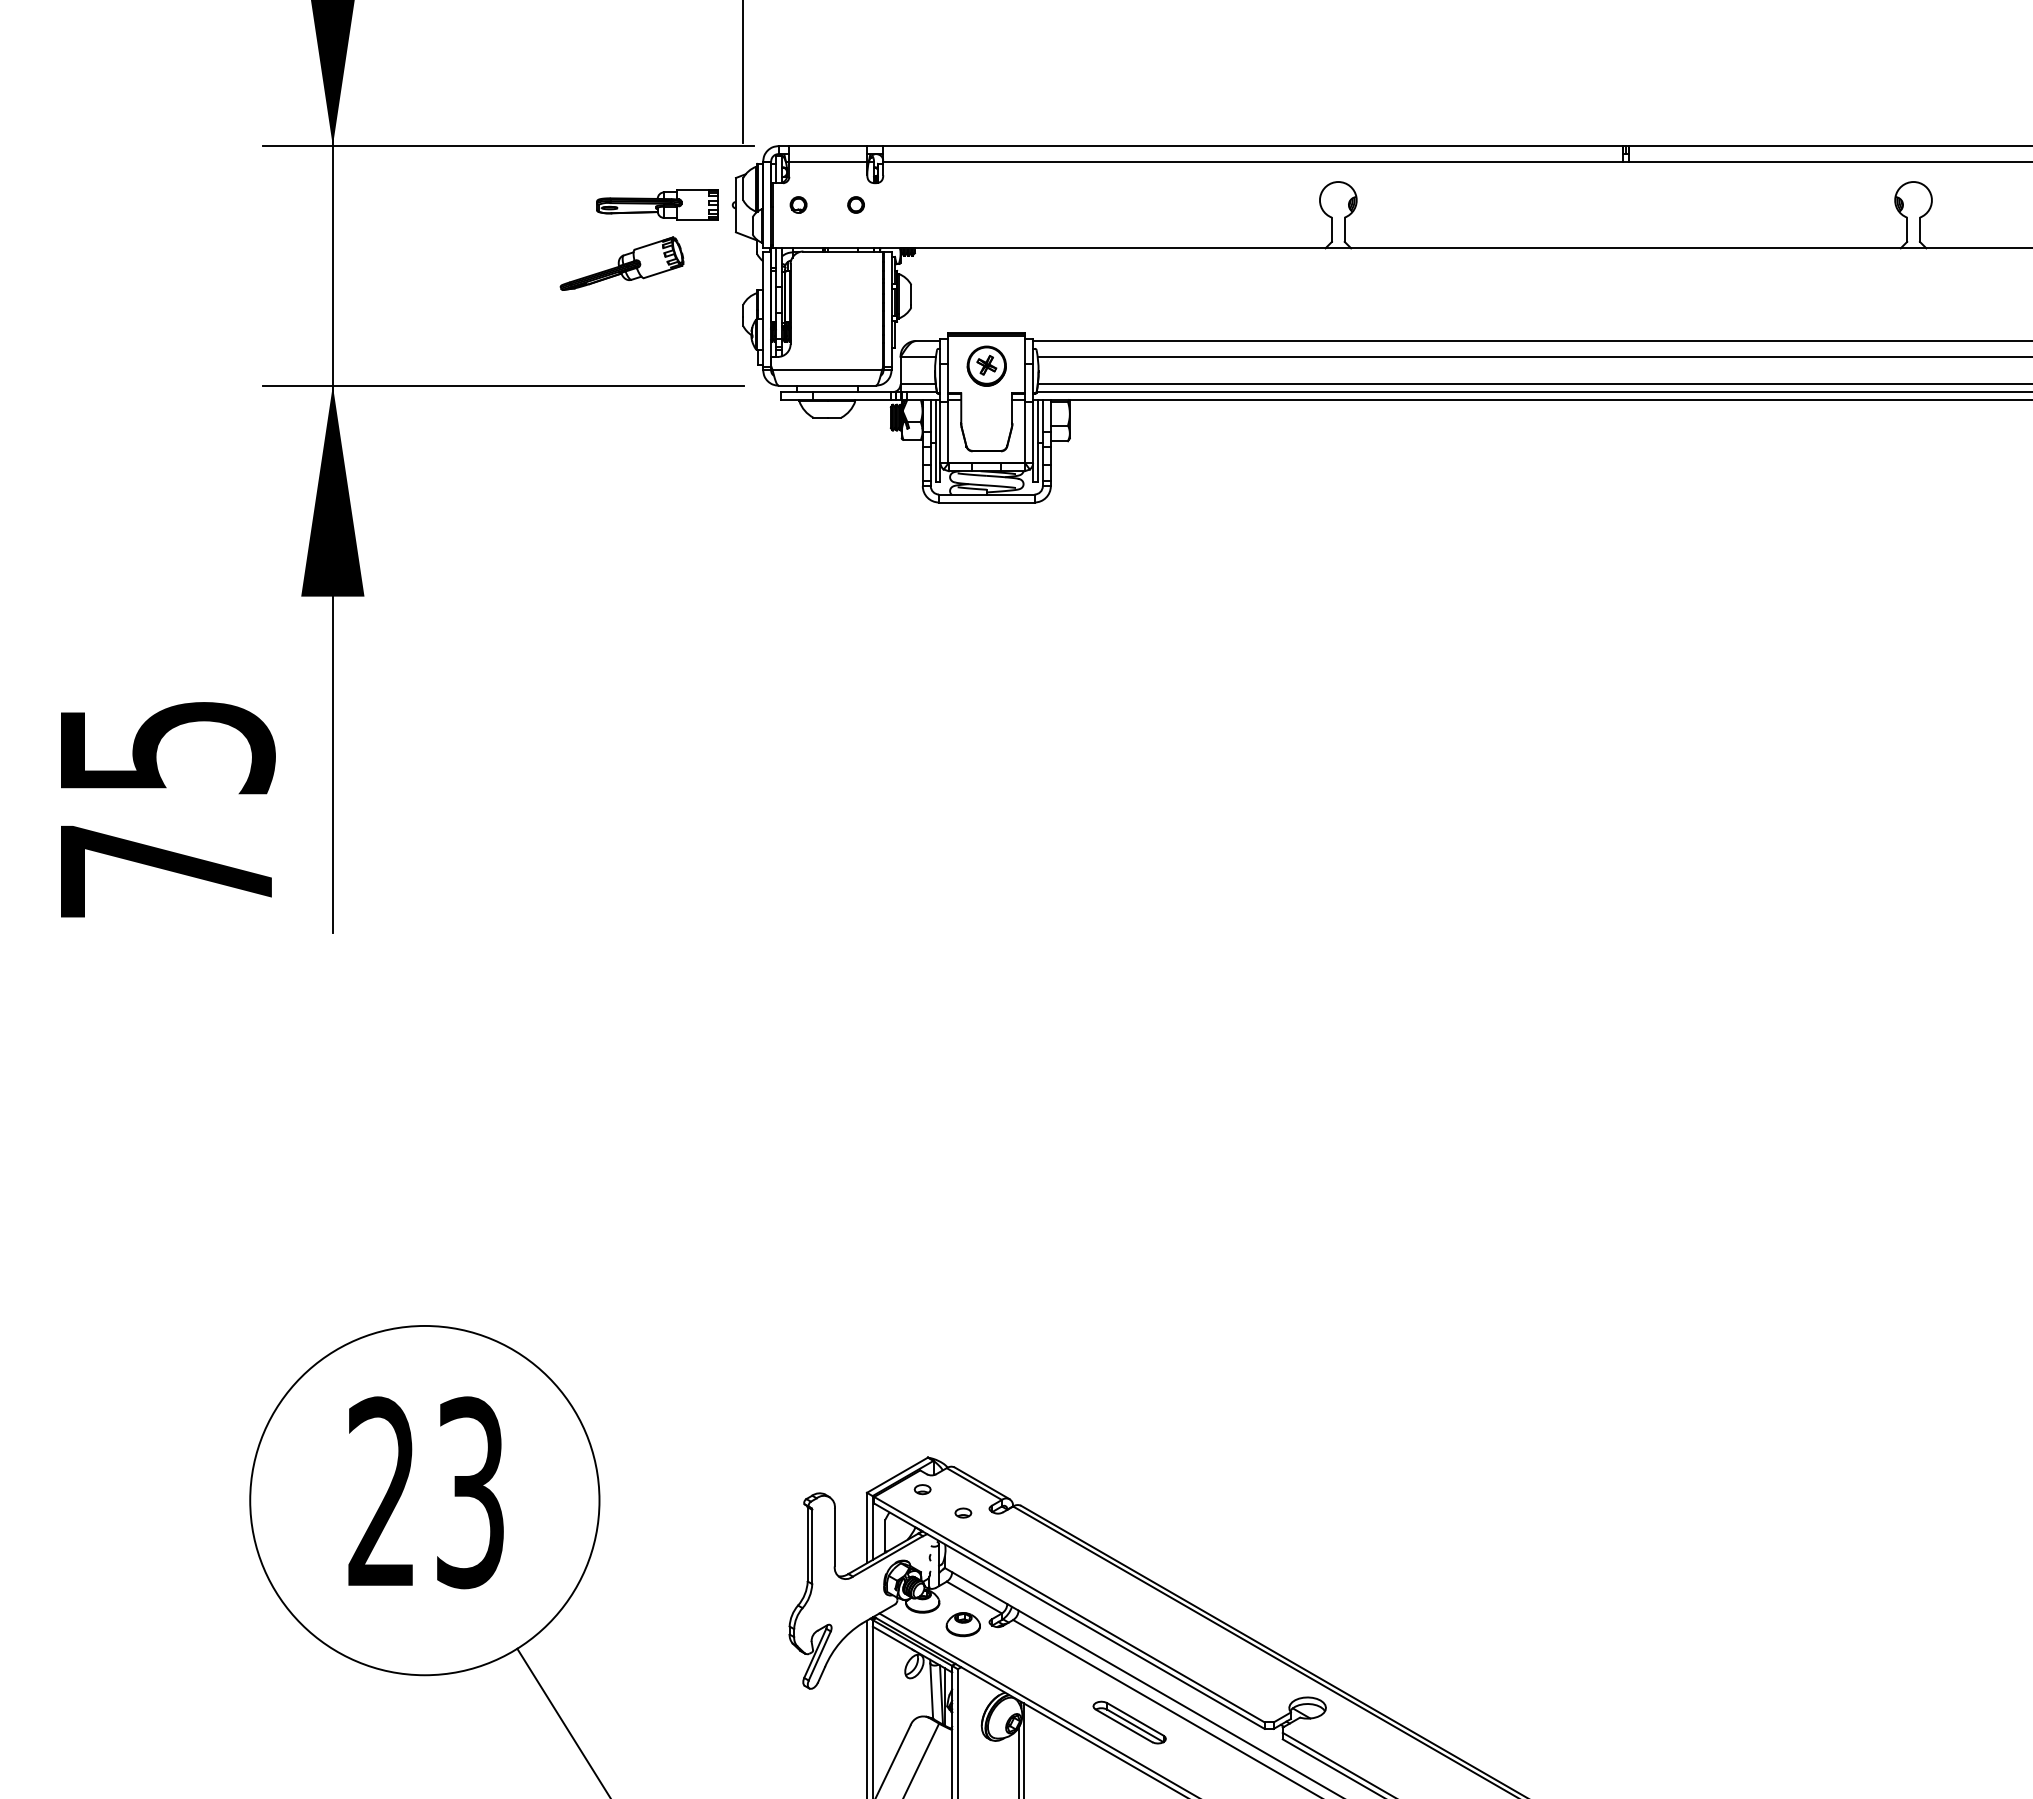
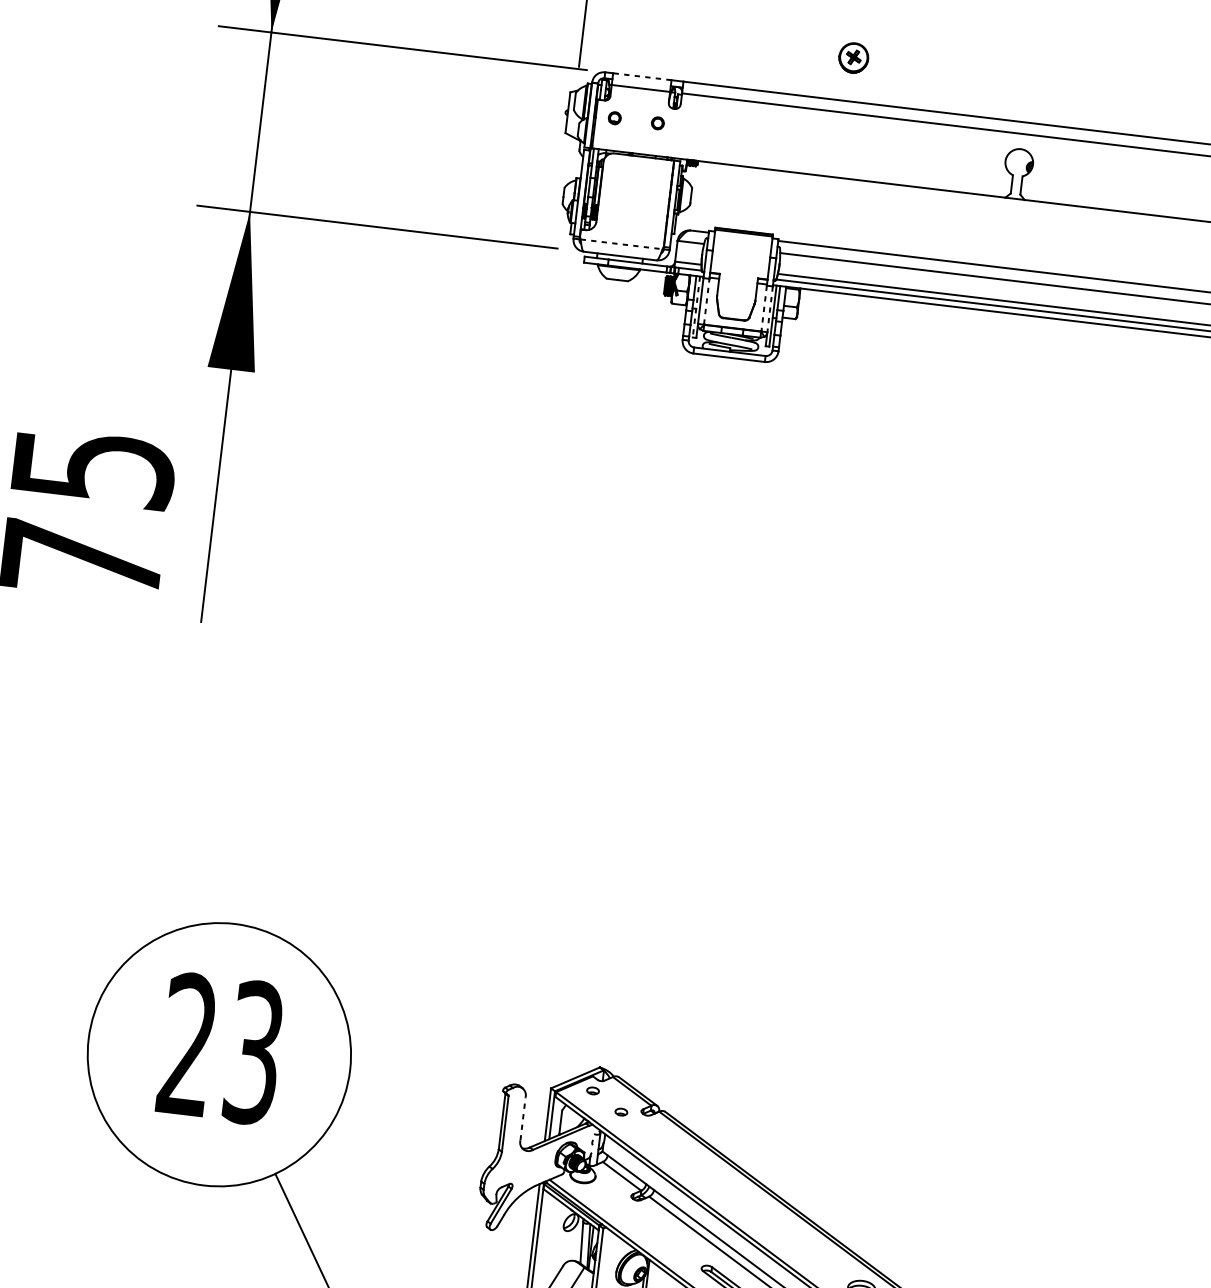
line: (828, 146) -> (642, 77), solid -> dashed
part: (657, 204) -> (509, 105), removed
part: (621, 263) -> (477, 146), removed
part: (986, 365) -> (853, 57), moved
line: (827, 370) -> (621, 244), solid -> dashed
line: (948, 432) -> (706, 301), solid -> dashed
line: (1025, 432) -> (764, 308), solid -> dashed
line: (1033, 432) -> (770, 309), solid -> dashed
line: (935, 440) -> (696, 306), solid -> dashed
line: (834, 1537) -> (522, 1118), solid -> dashed
part: (962, 1624) -> (610, 1195), removed

